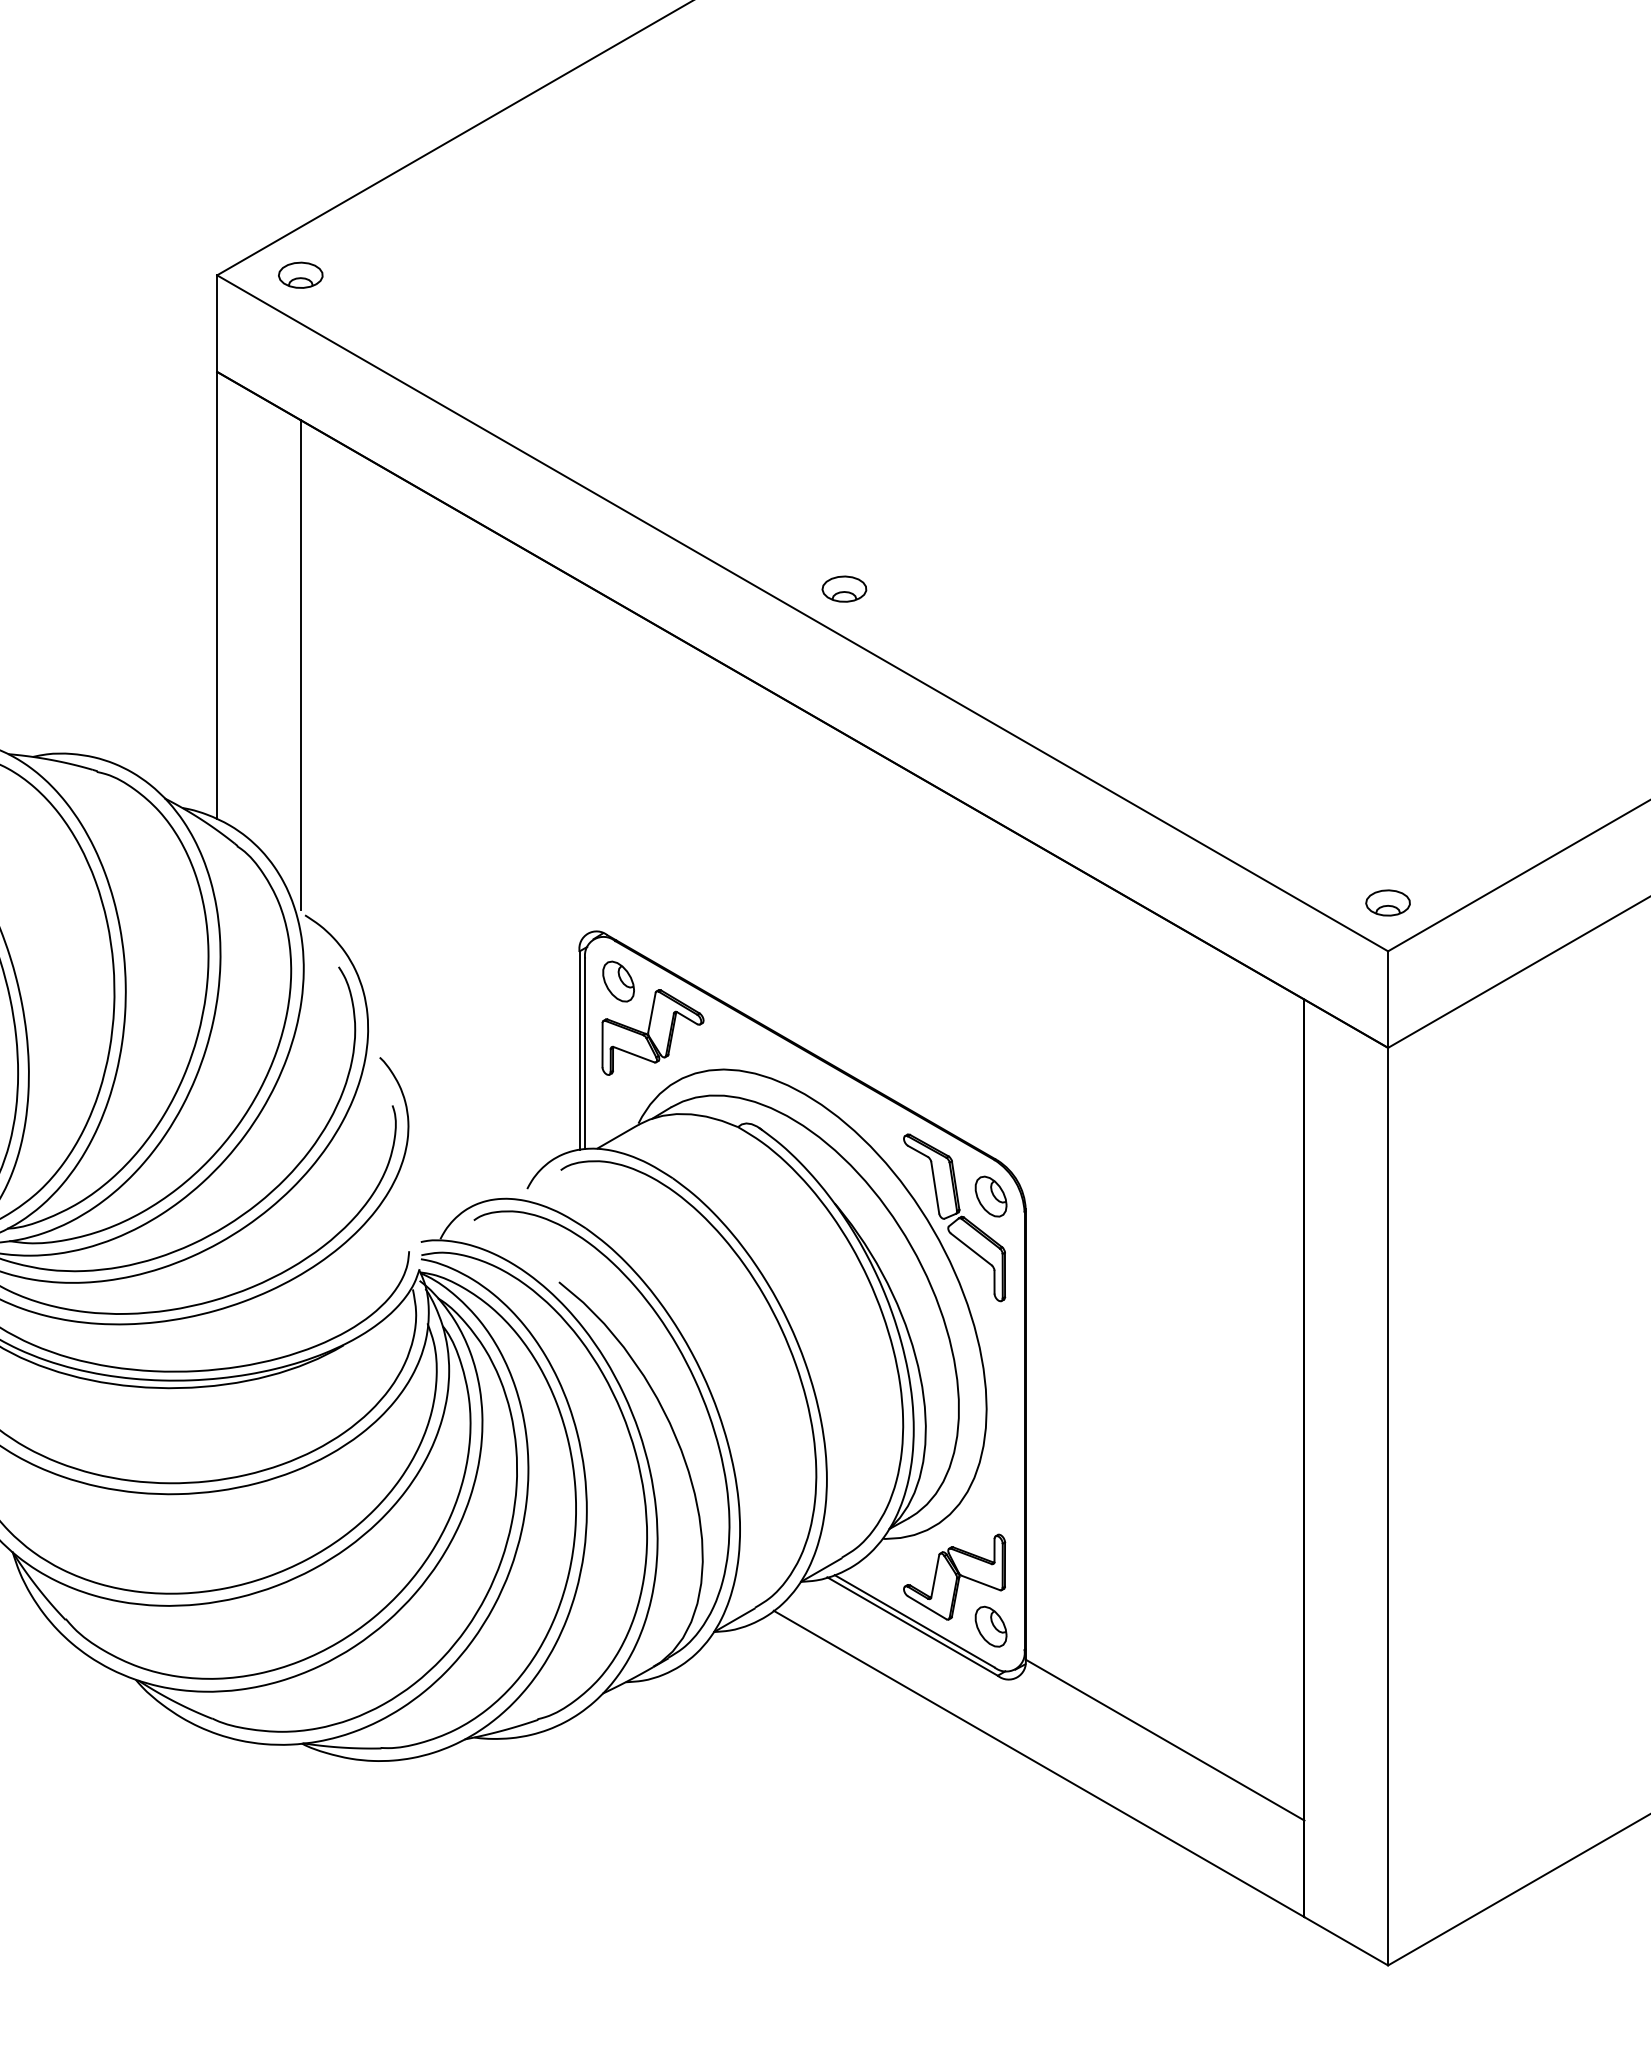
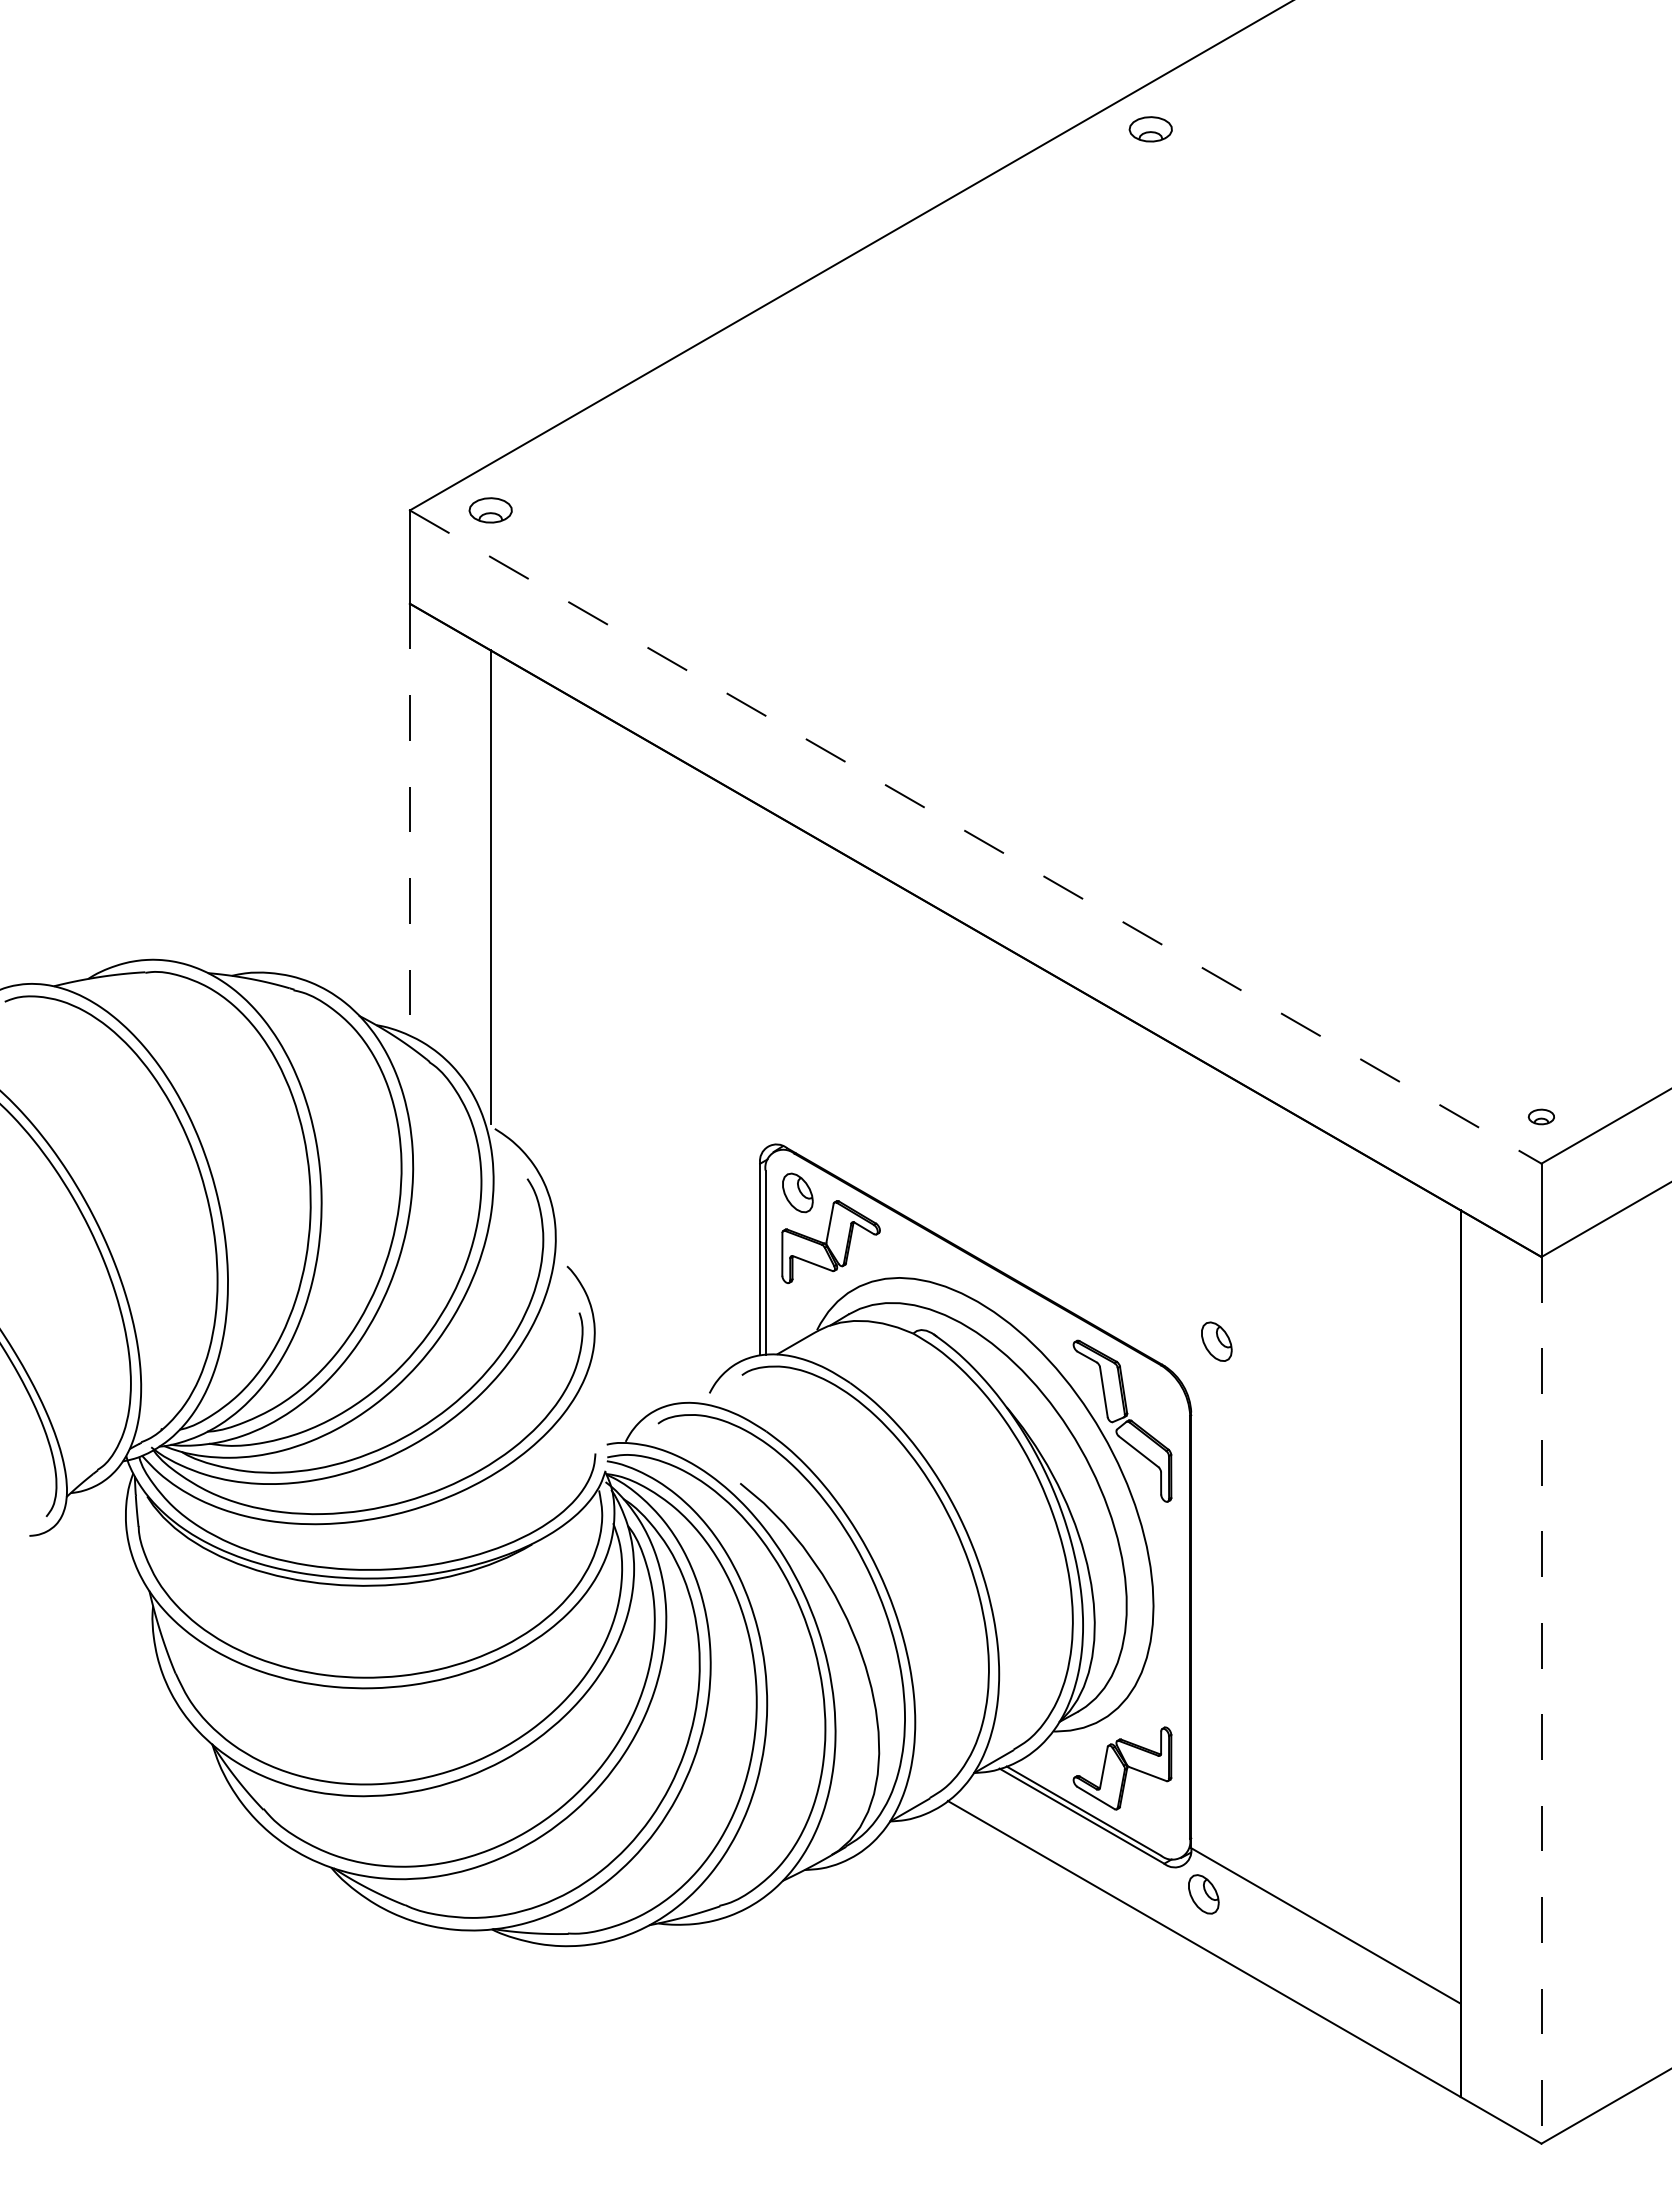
part: (844, 588) -> (1016, 813), removed
line: (216, 596) -> (409, 820), solid -> dashed
line: (803, 613) -> (976, 837), solid -> dashed
part: (1388, 902) -> (1541, 1116), size x0.6
part: (990, 1196) -> (1216, 1341), moved
line: (1388, 1506) -> (1541, 1700), solid -> dashed
part: (990, 1626) -> (1203, 1894), moved

